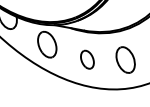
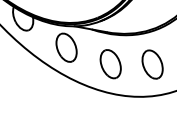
part: (87, 59) -> (110, 64), size x1.43

